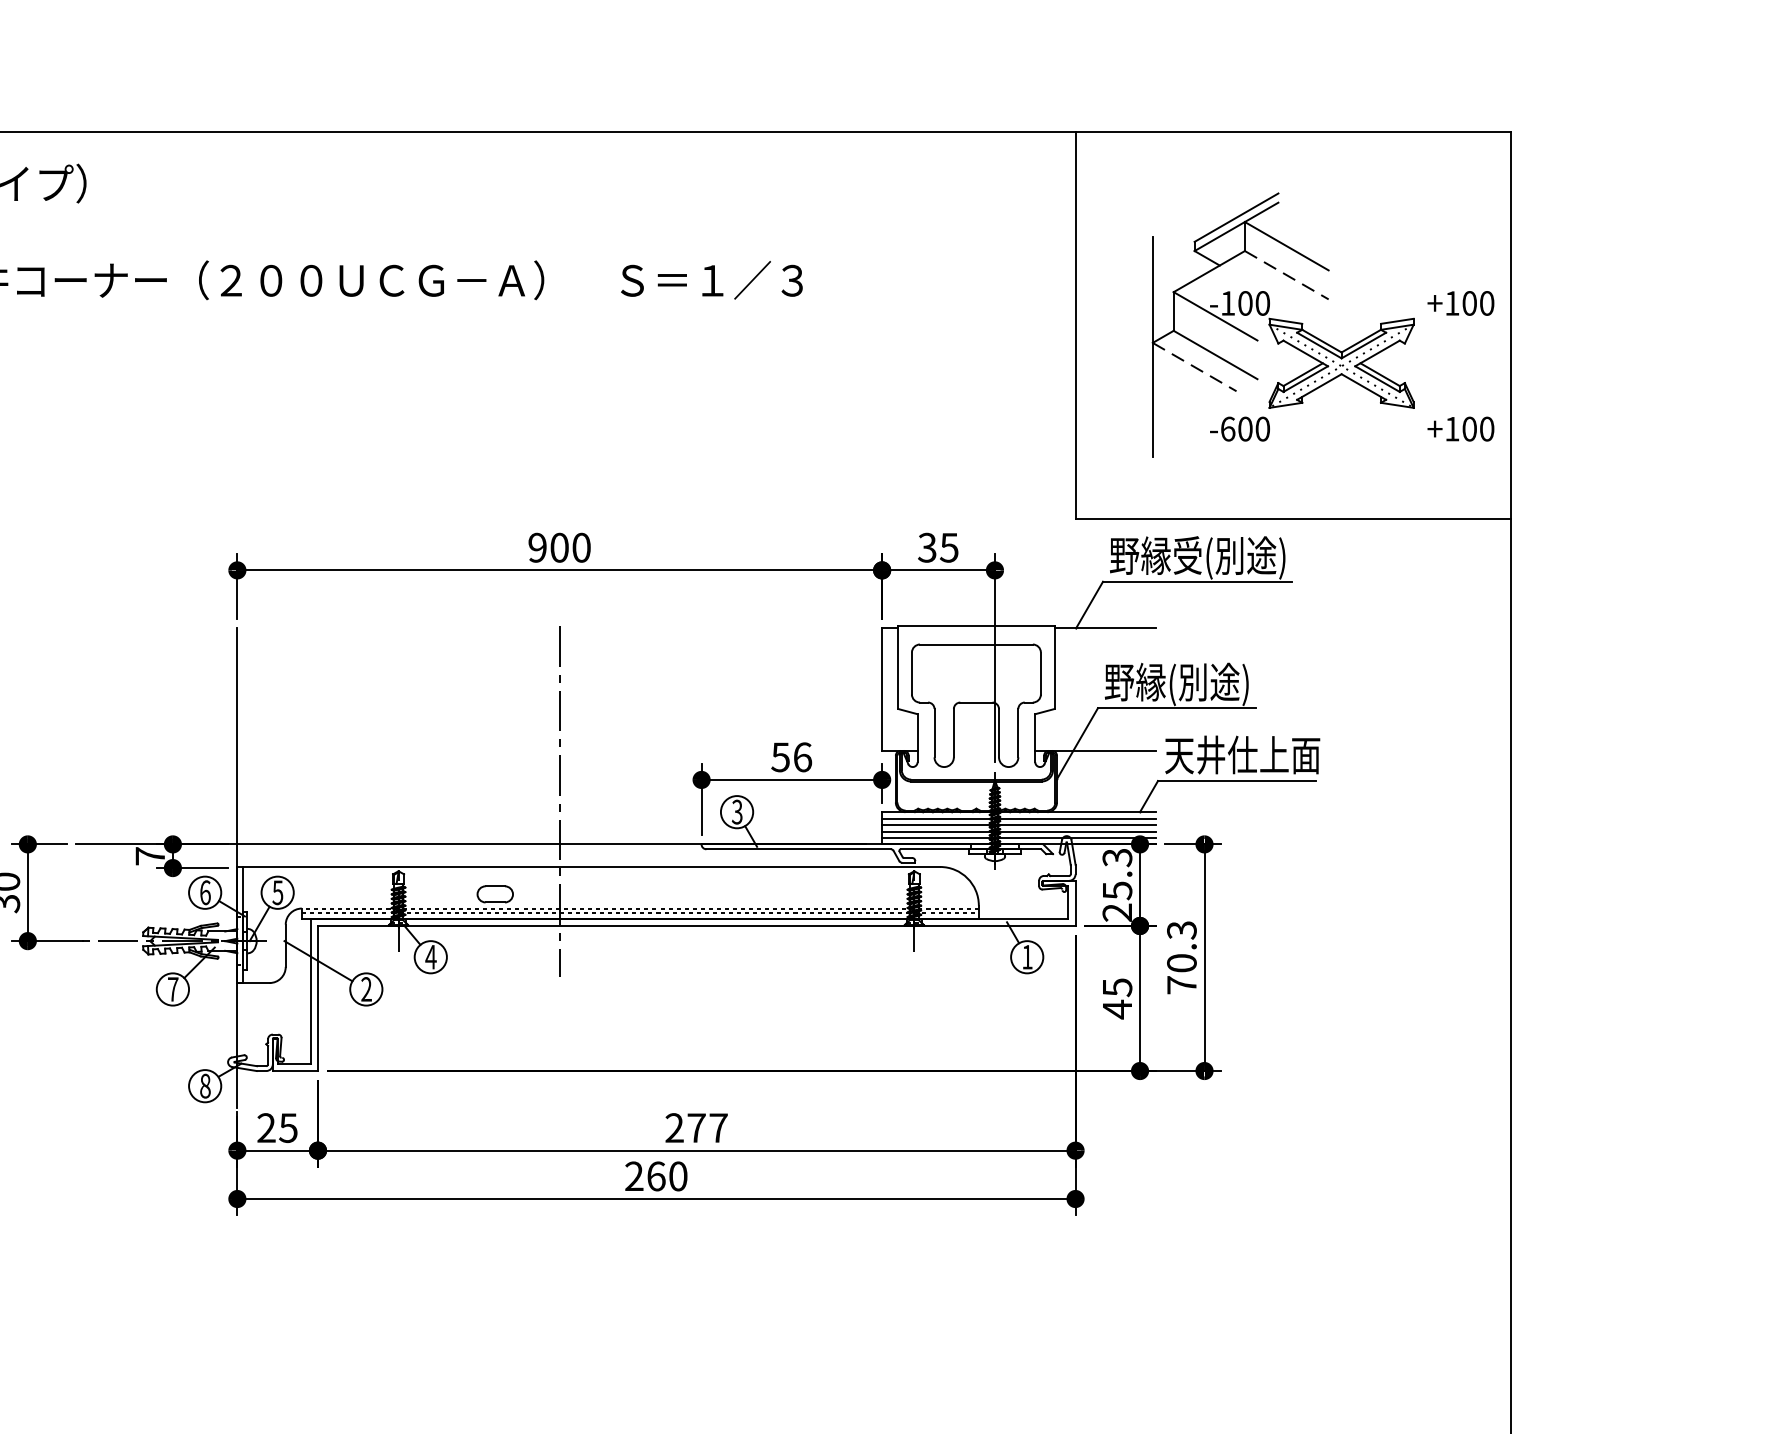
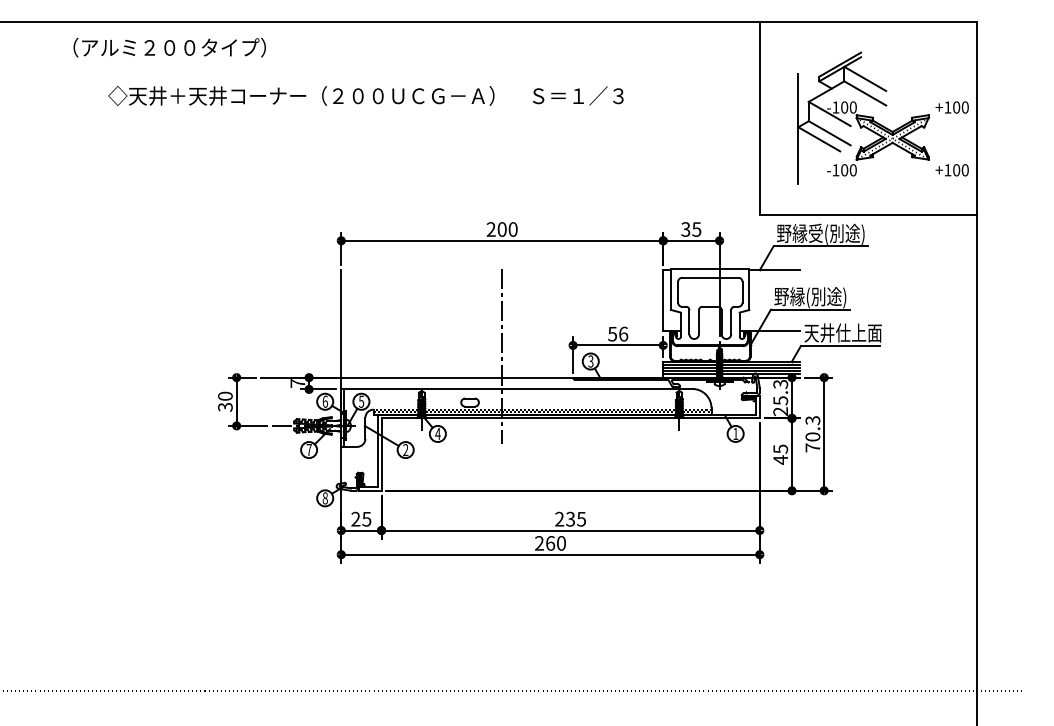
line: (1287, 275) -> (865, 93), dashed -> solid
line: (1195, 367) -> (819, 139), dashed -> solid
text: (1227, 429) -> (835, 170), -600 -> -100
text: (536, 547) -> (490, 229), 900 -> 200
text: (708, 1126) -> (576, 518), 277 -> 235

